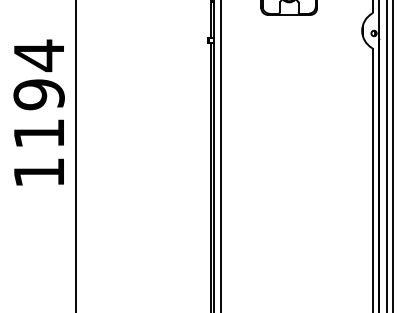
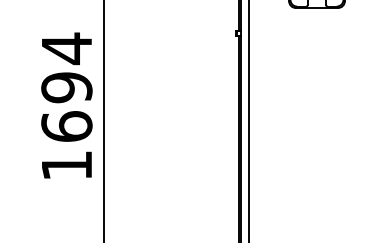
text: (38, 133) -> (66, 126), 1194 -> 1694

